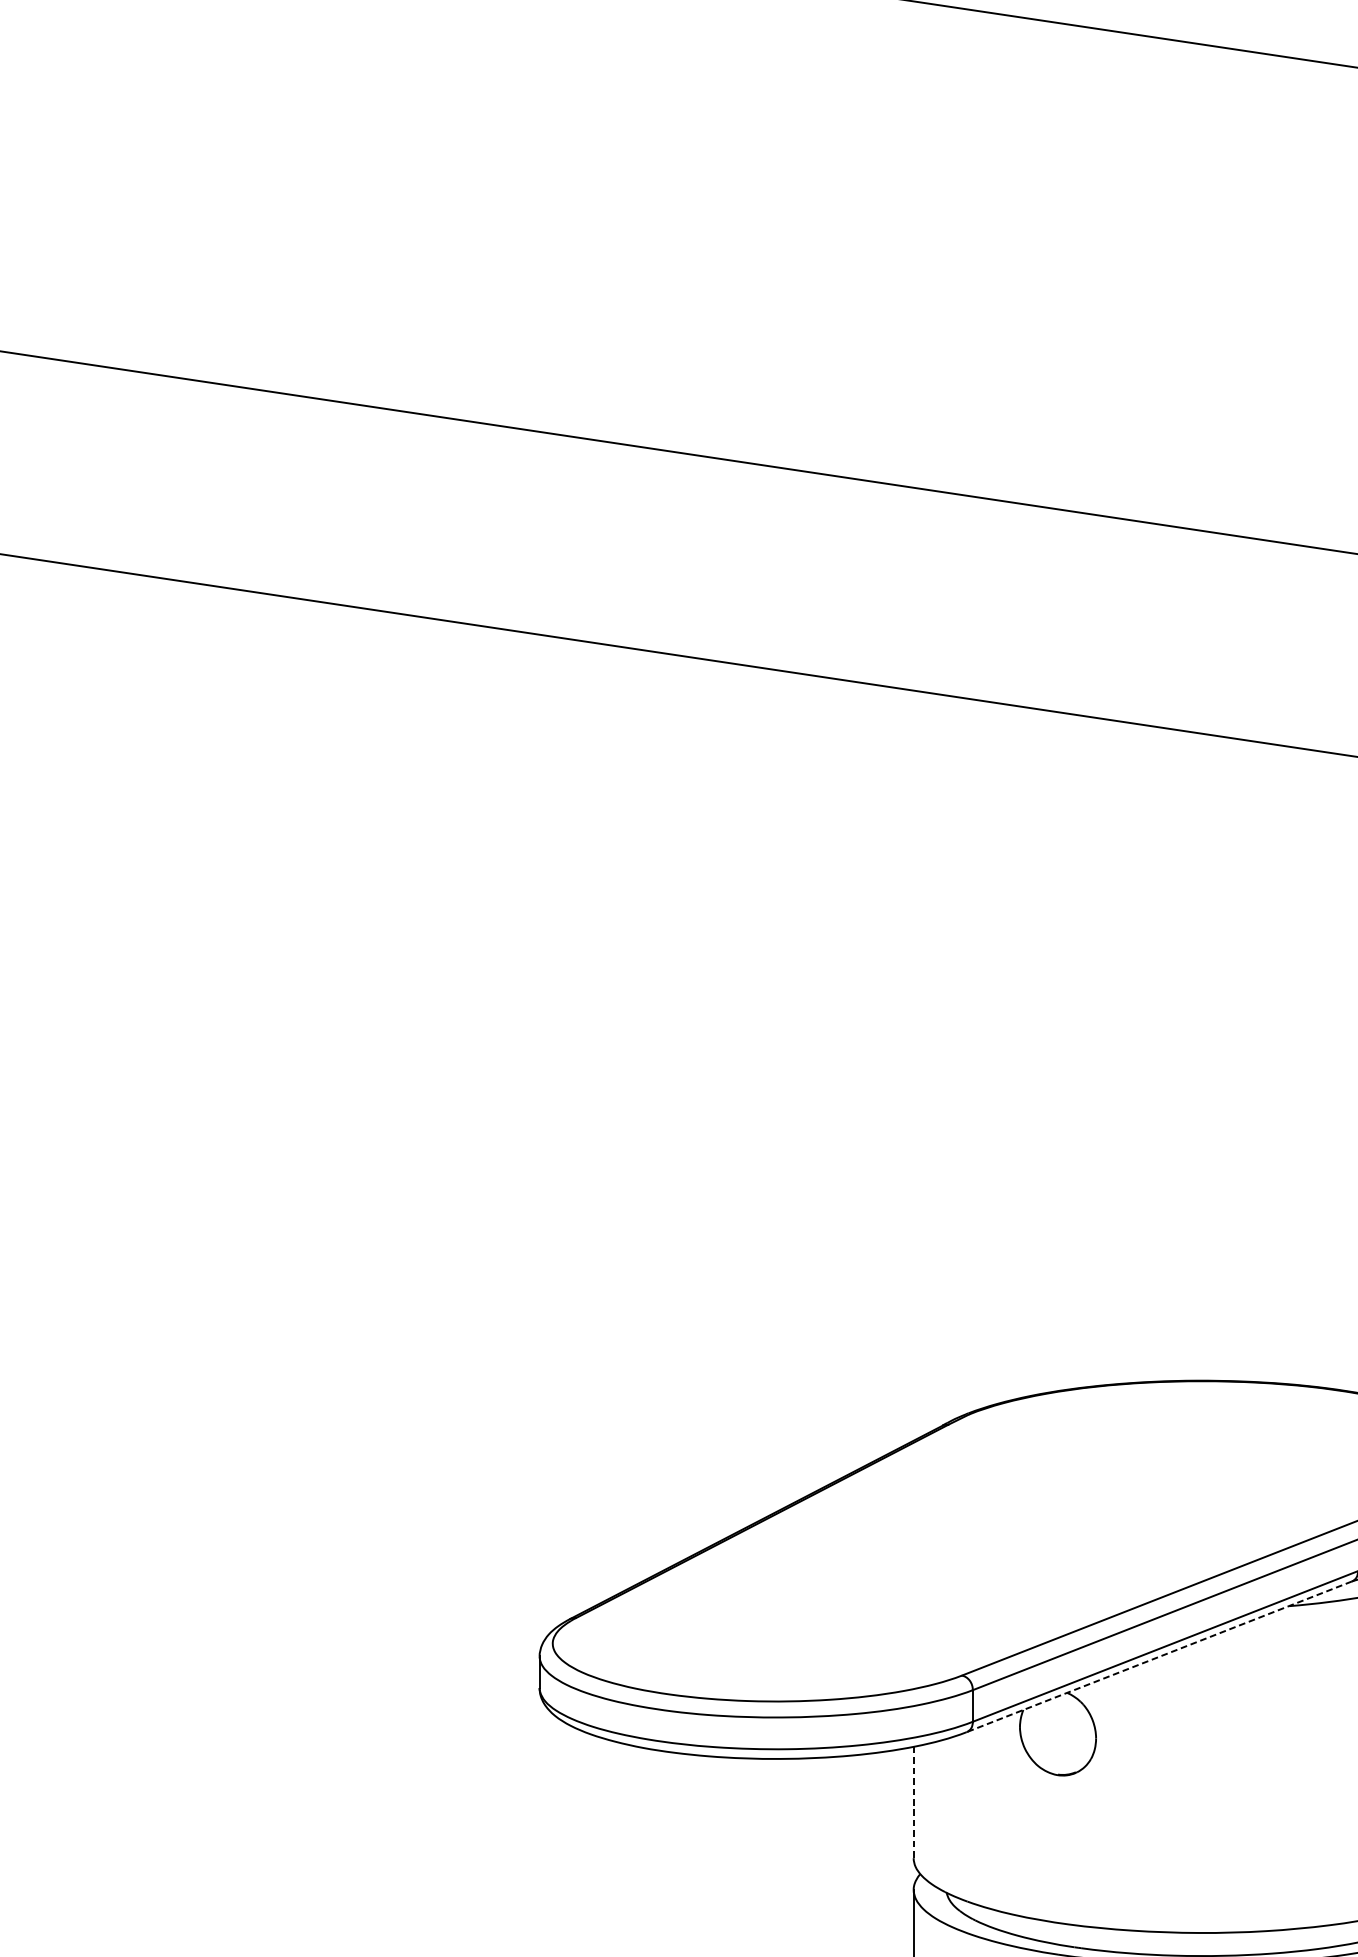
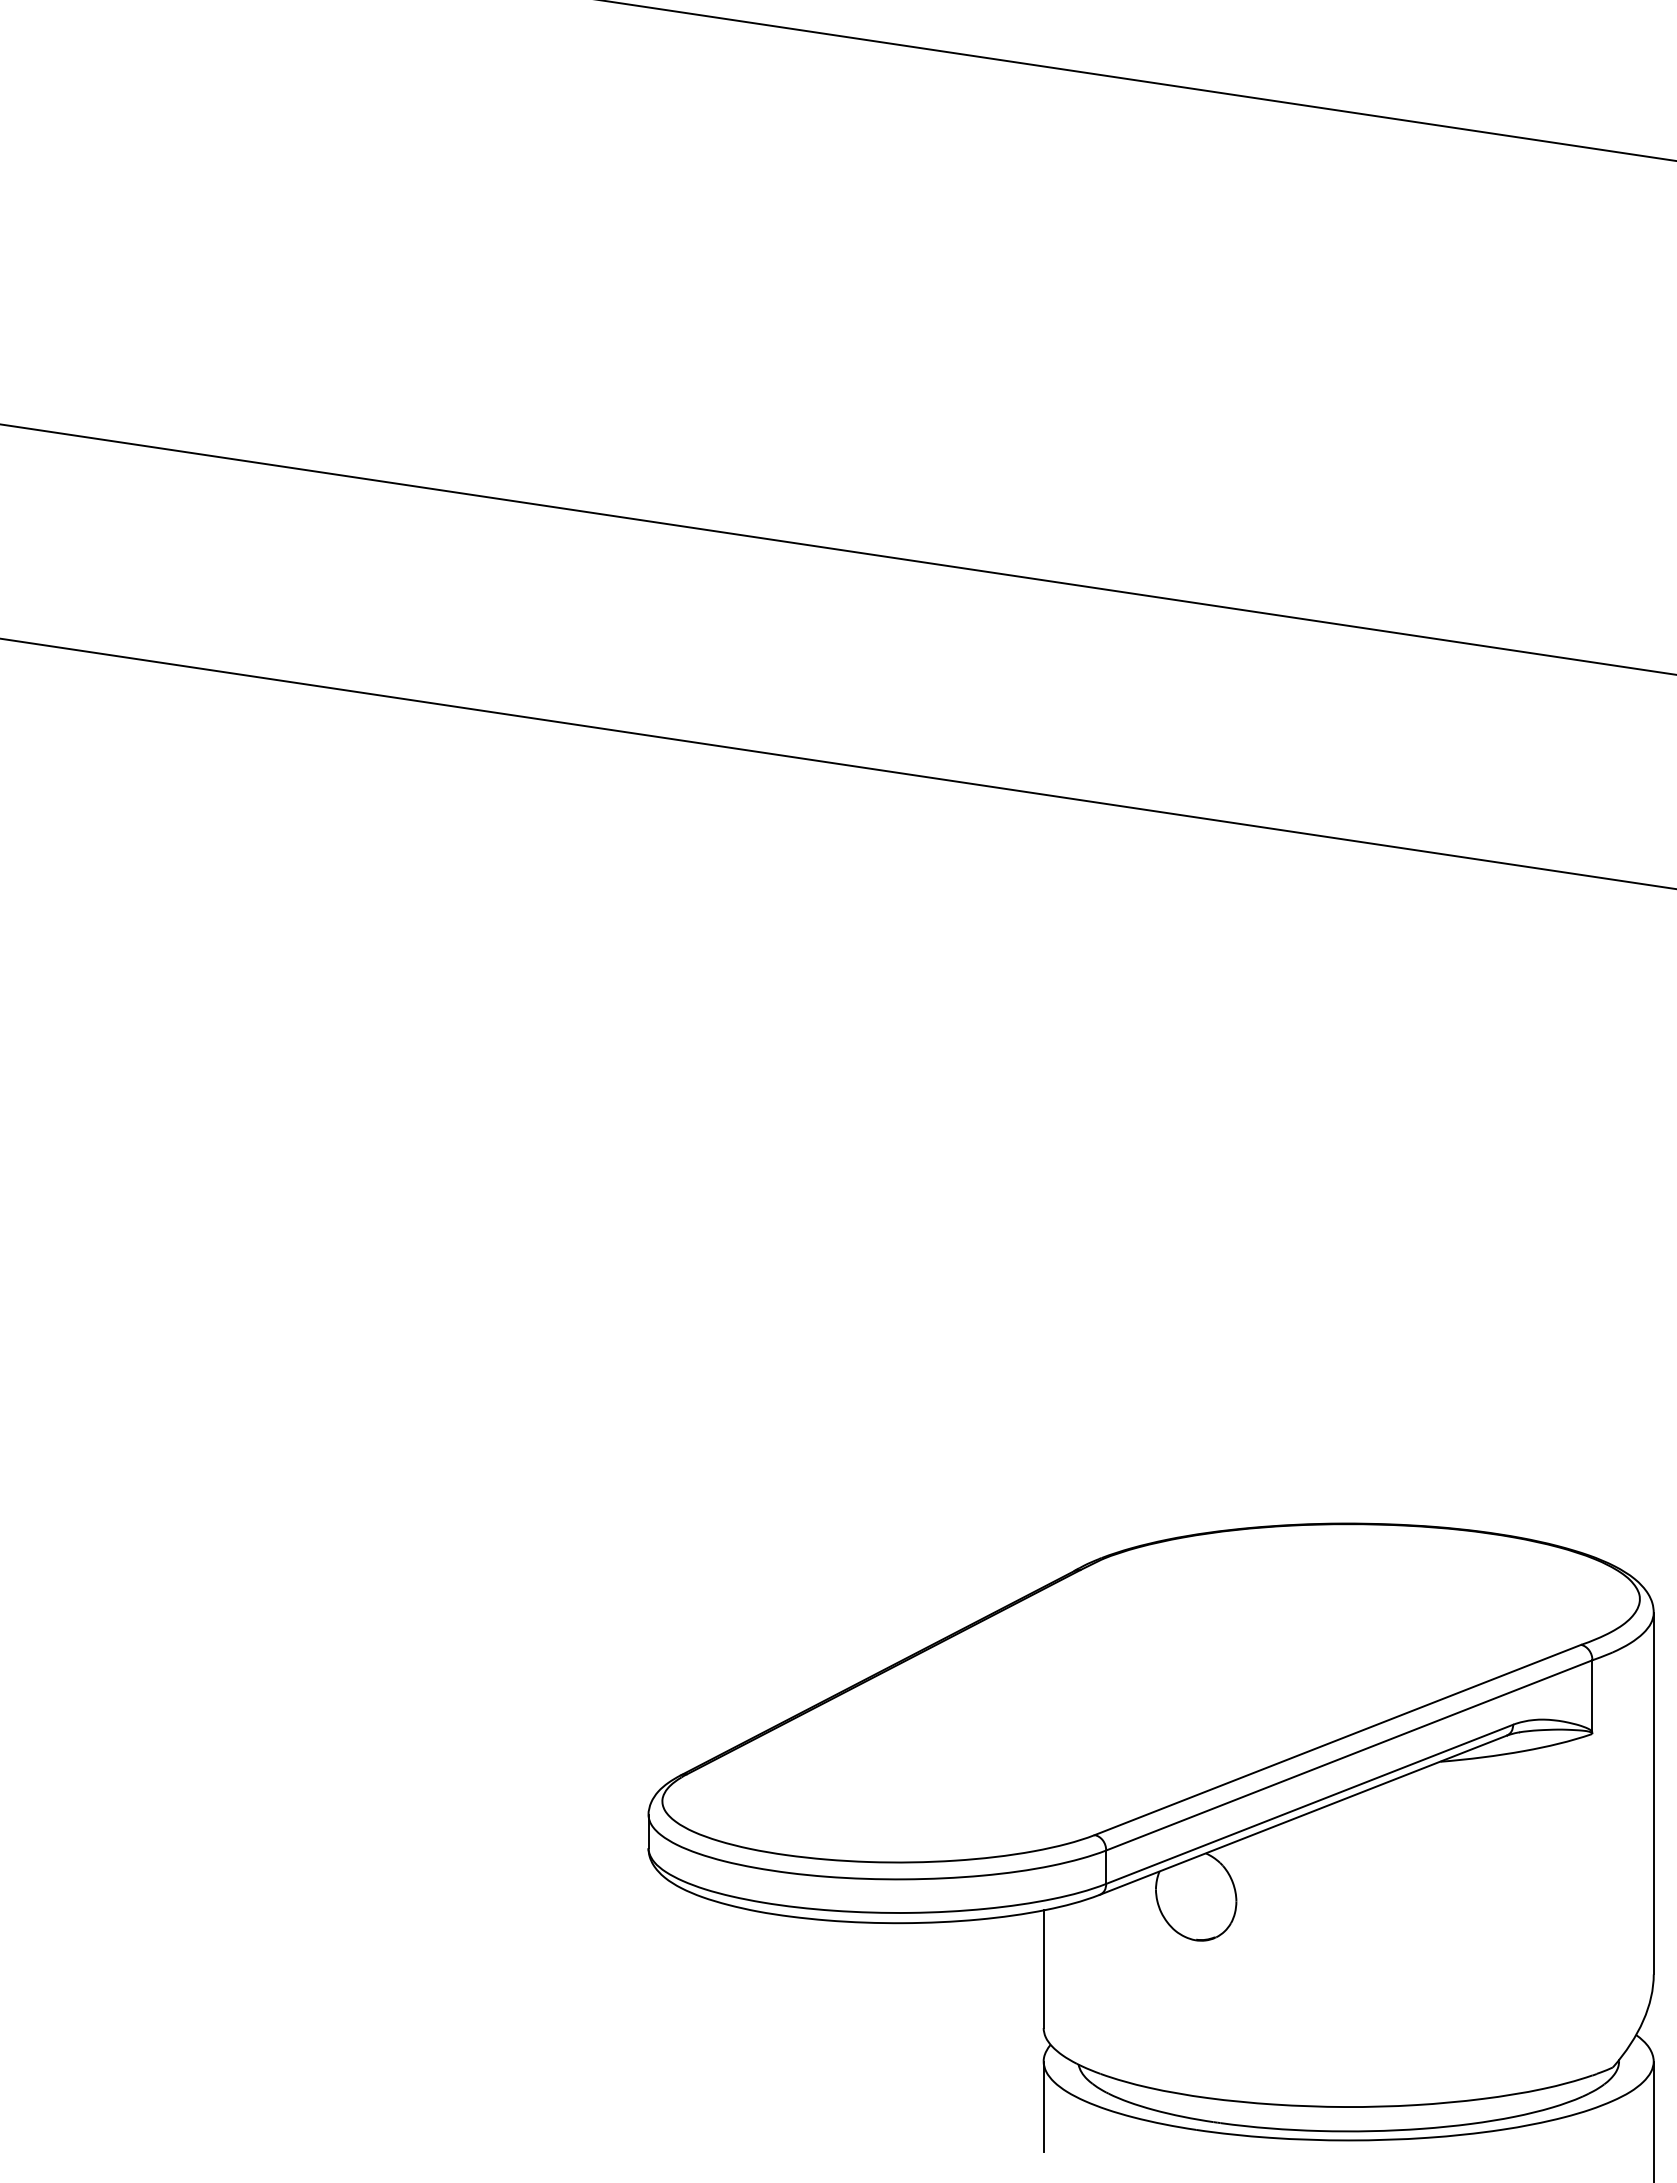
line: (1158, 1657) -> (1302, 1815), dashed -> solid
line: (913, 1802) -> (1043, 1969), dashed -> solid

